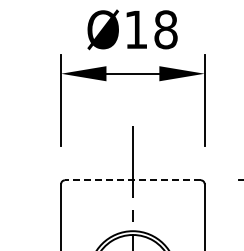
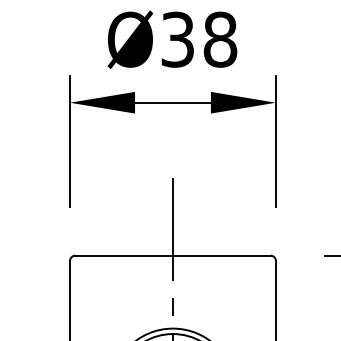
text: (136, 29) -> (178, 39), Ø18 -> Ø38
line: (132, 180) -> (172, 255), dashed -> solid

